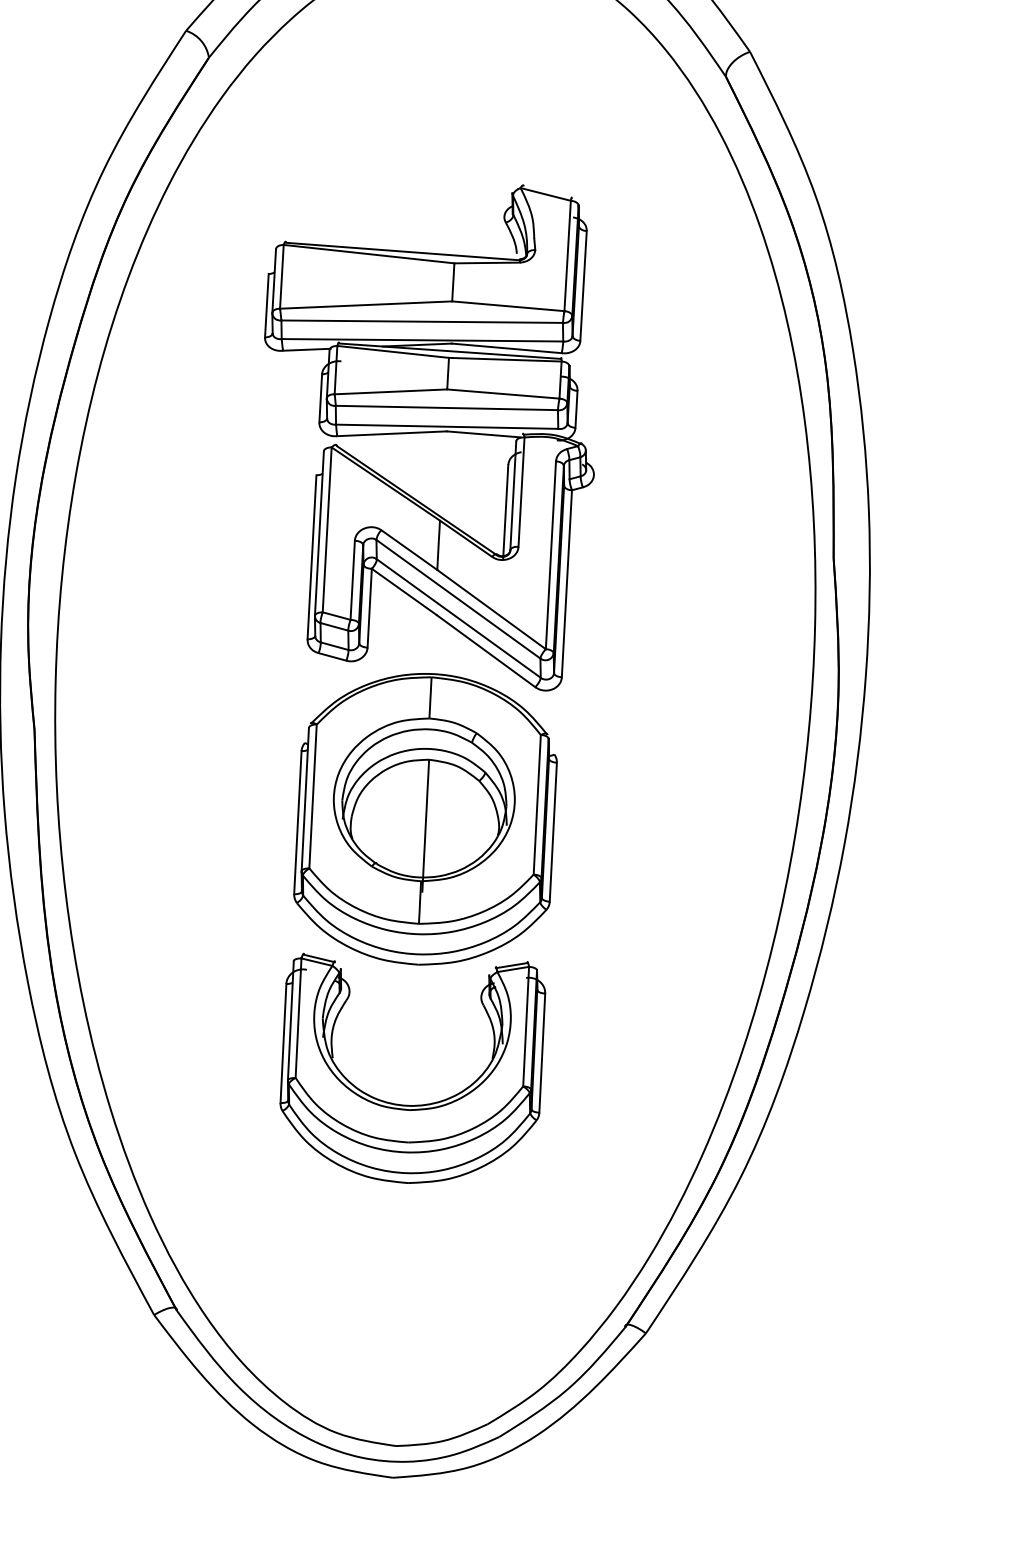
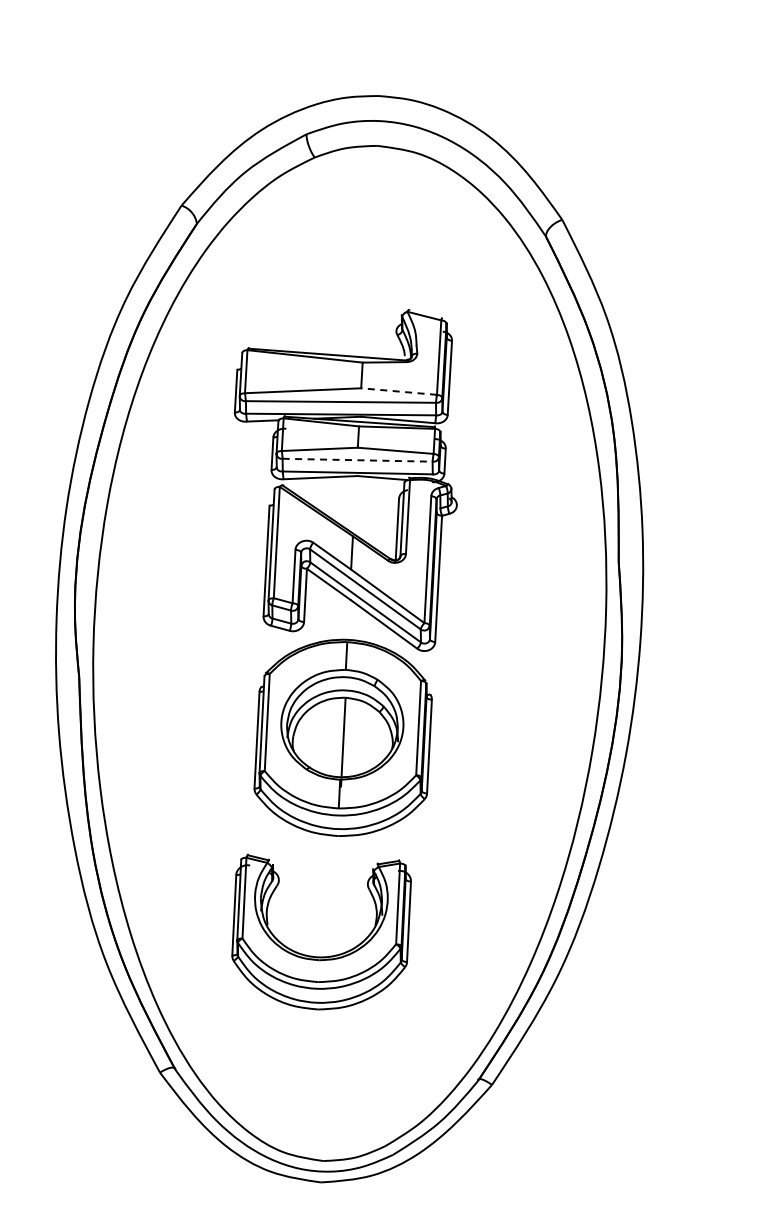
line: (507, 306) -> (398, 391), solid -> dashed
line: (446, 408) -> (357, 460), solid -> dashed
part: (412, 1104) -> (321, 956), moved

